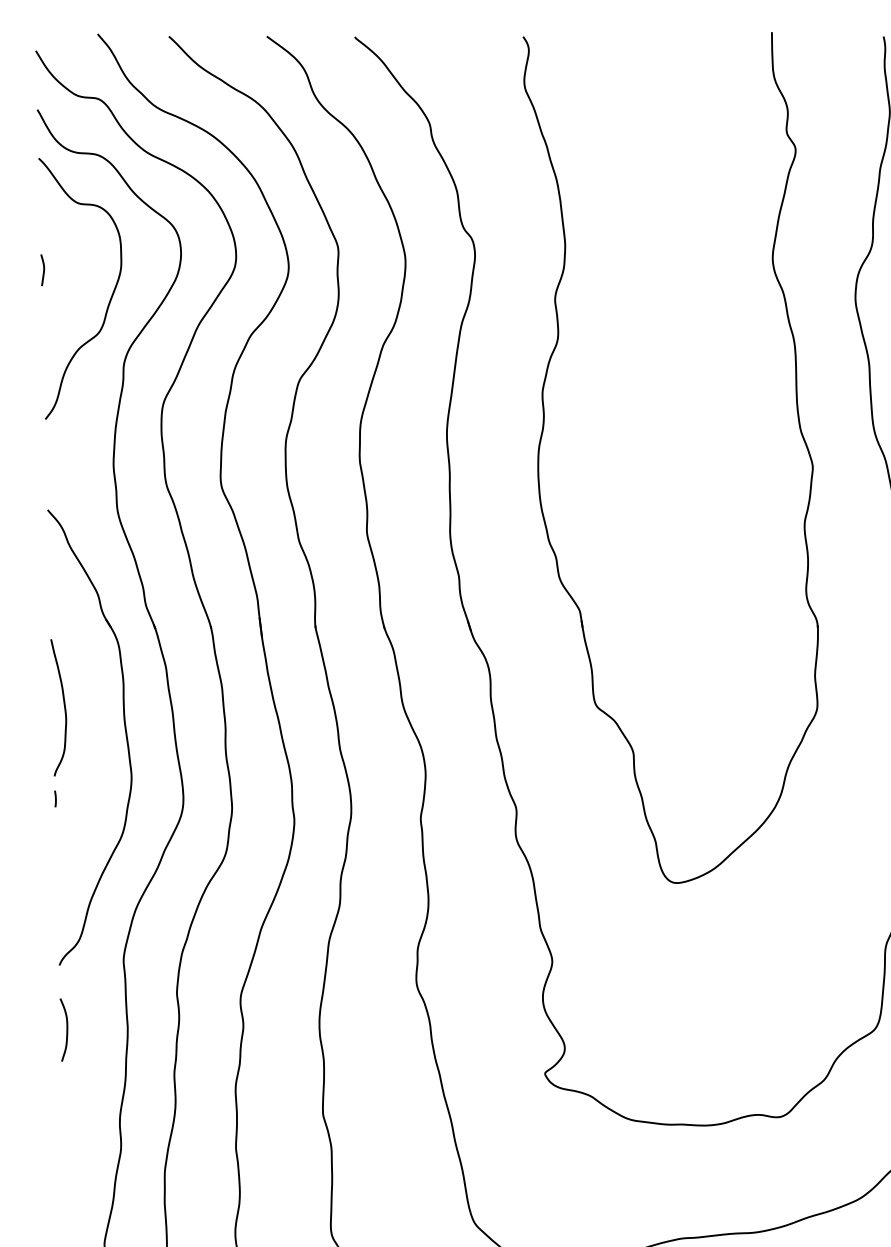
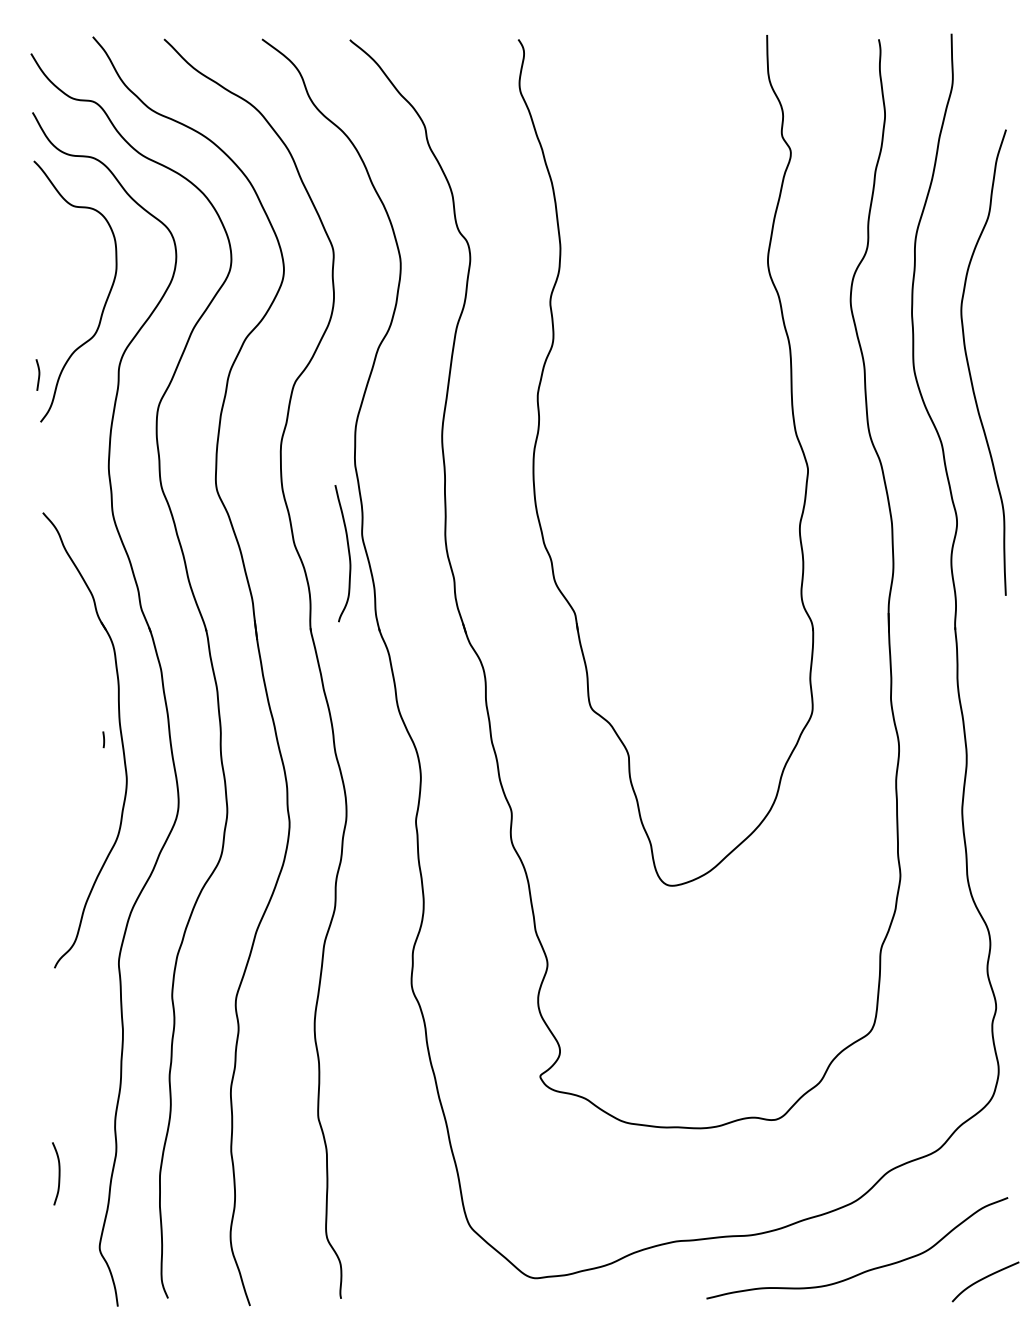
curve: (43, 269) -> (38, 374), moved
curve: (64, 707) -> (348, 553), moved
curve: (55, 798) -> (103, 739), moved
curve: (66, 1029) -> (58, 1173), moved

